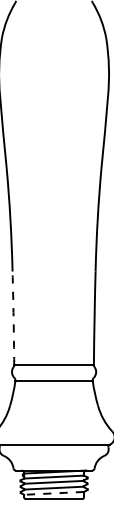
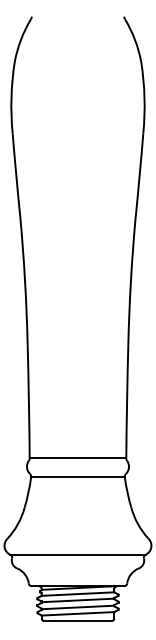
arc: (13, 318) -> (28, 401), dashed -> solid
line: (53, 493) -> (77, 613), dashed -> solid

